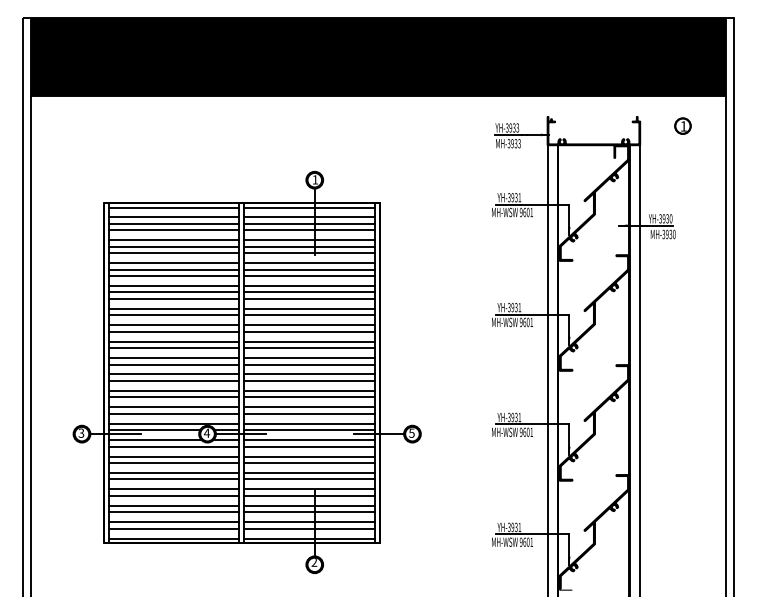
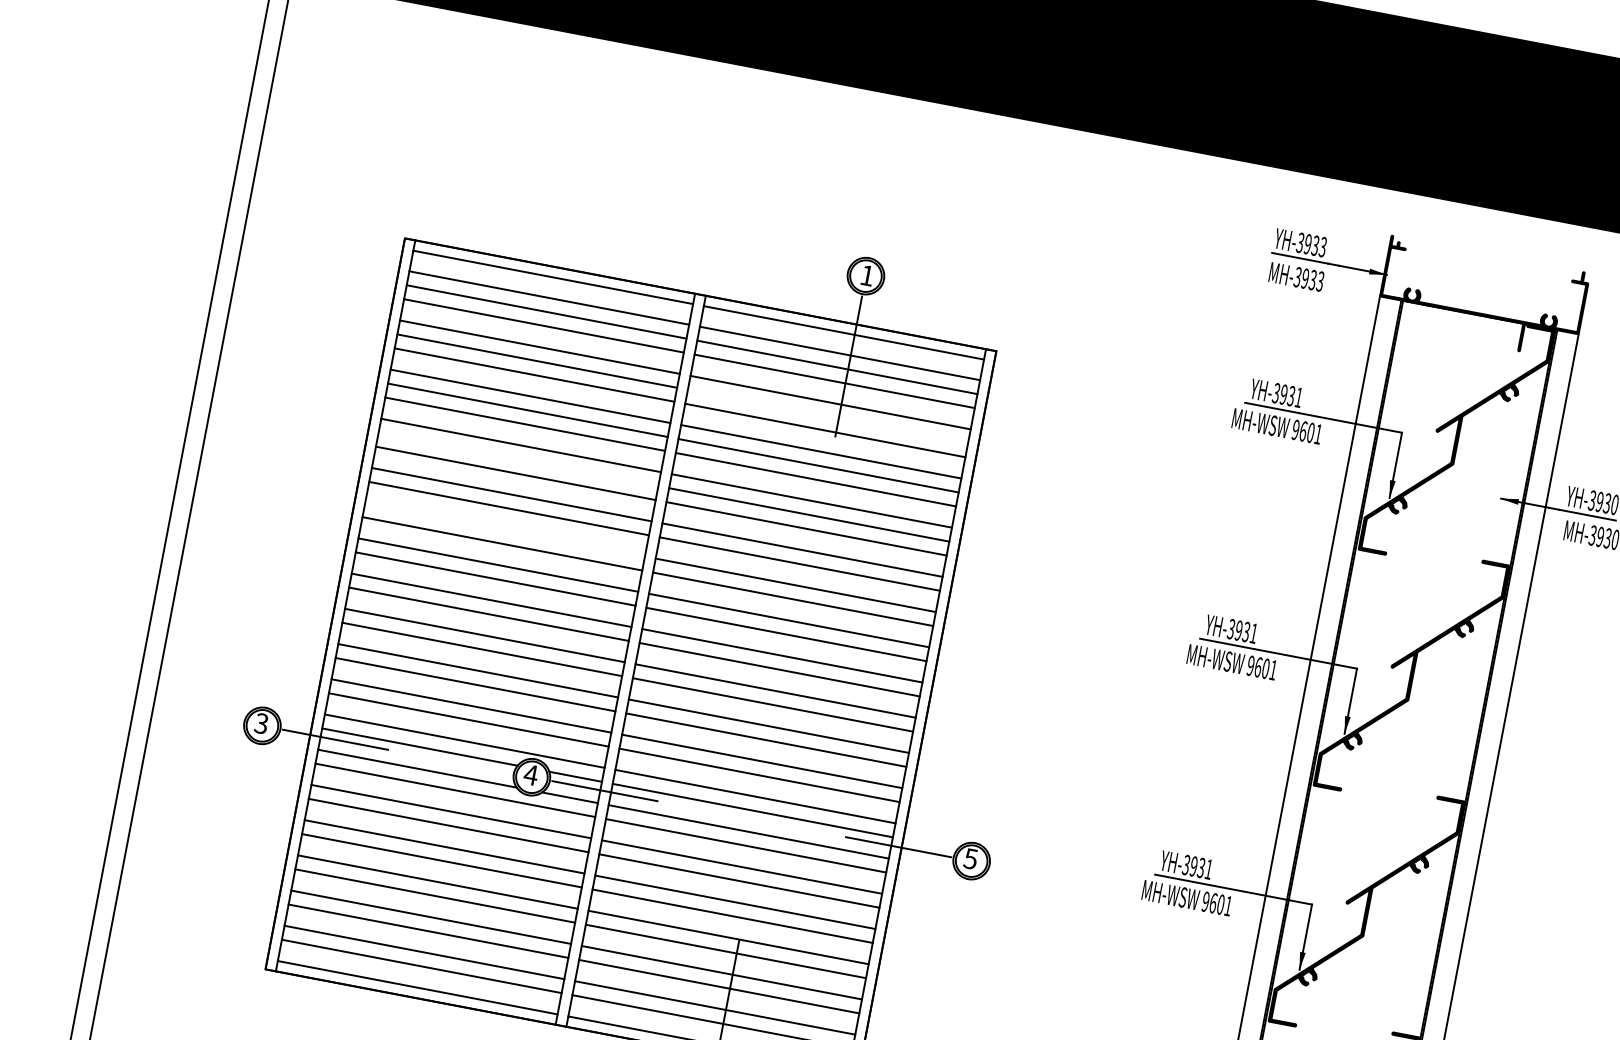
line: (309, 246) -> (827, 416), removed
line: (174, 292) -> (518, 459), removed
line: (174, 325) -> (505, 530), removed

